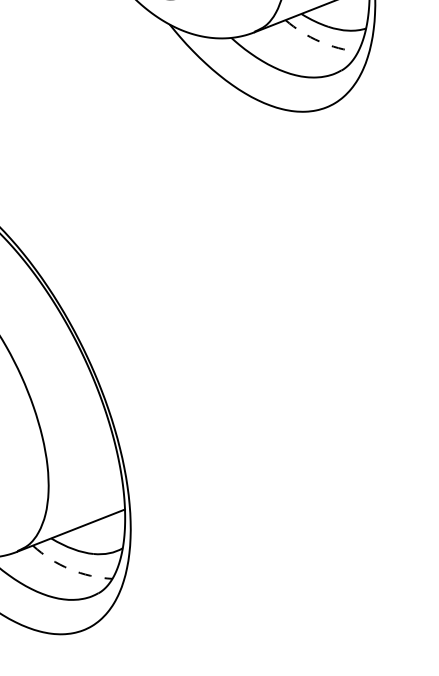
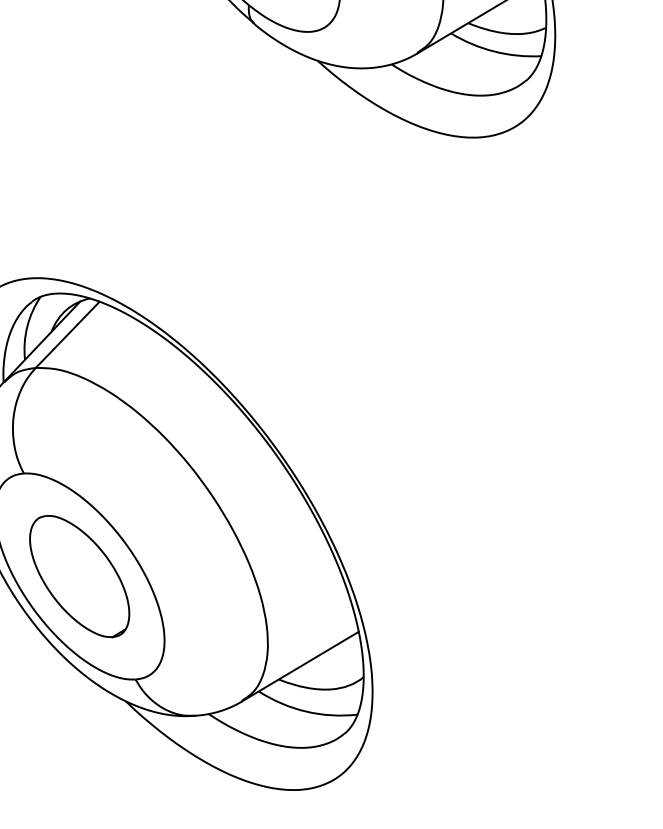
arc: (319, 41) -> (494, 51), dashed -> solid
arc: (70, 569) -> (306, 711), dashed -> solid

